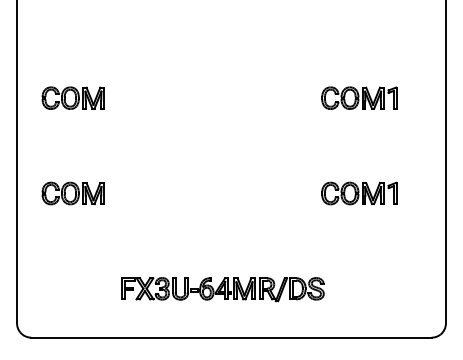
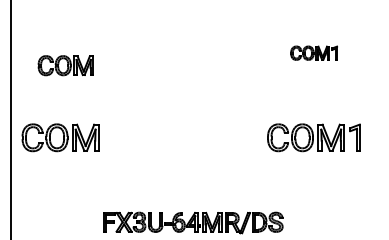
part: (72, 97) -> (65, 65), moved
part: (359, 97) -> (314, 52), size x0.7
part: (72, 193) -> (59, 137), size x1.4
part: (359, 193) -> (314, 137), size x1.4

